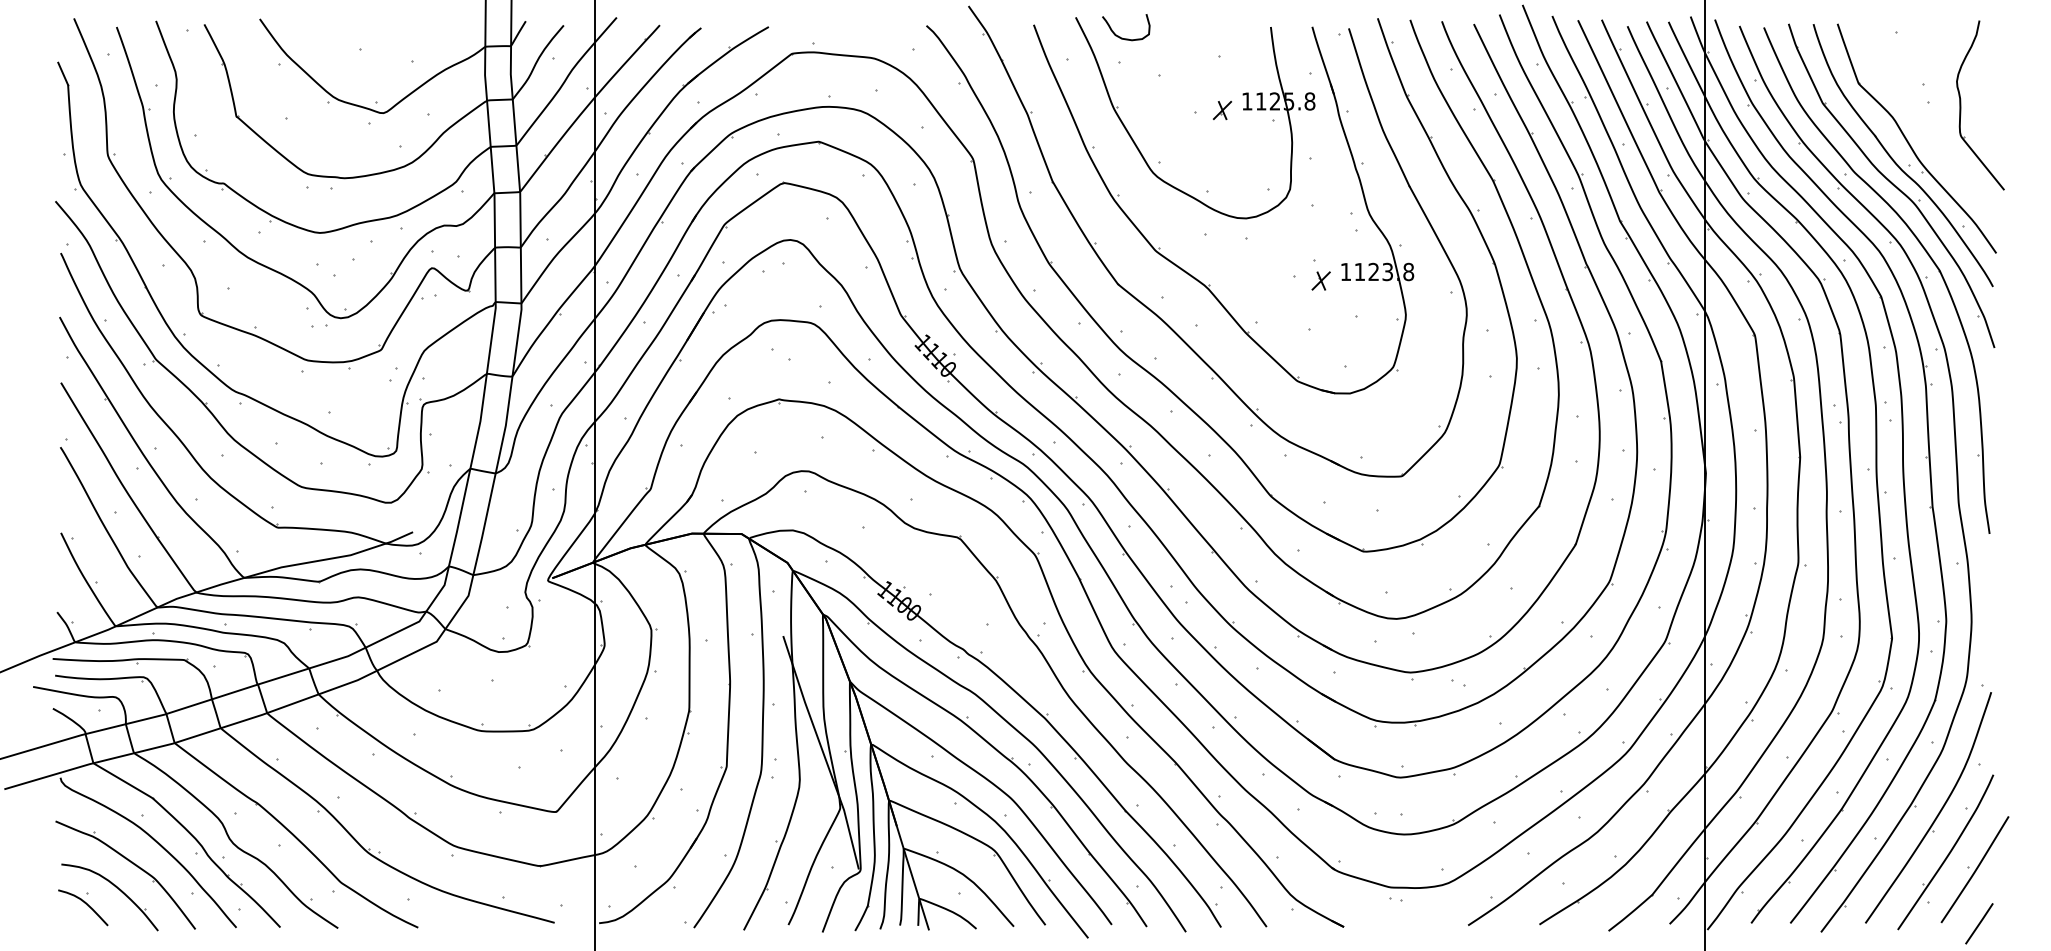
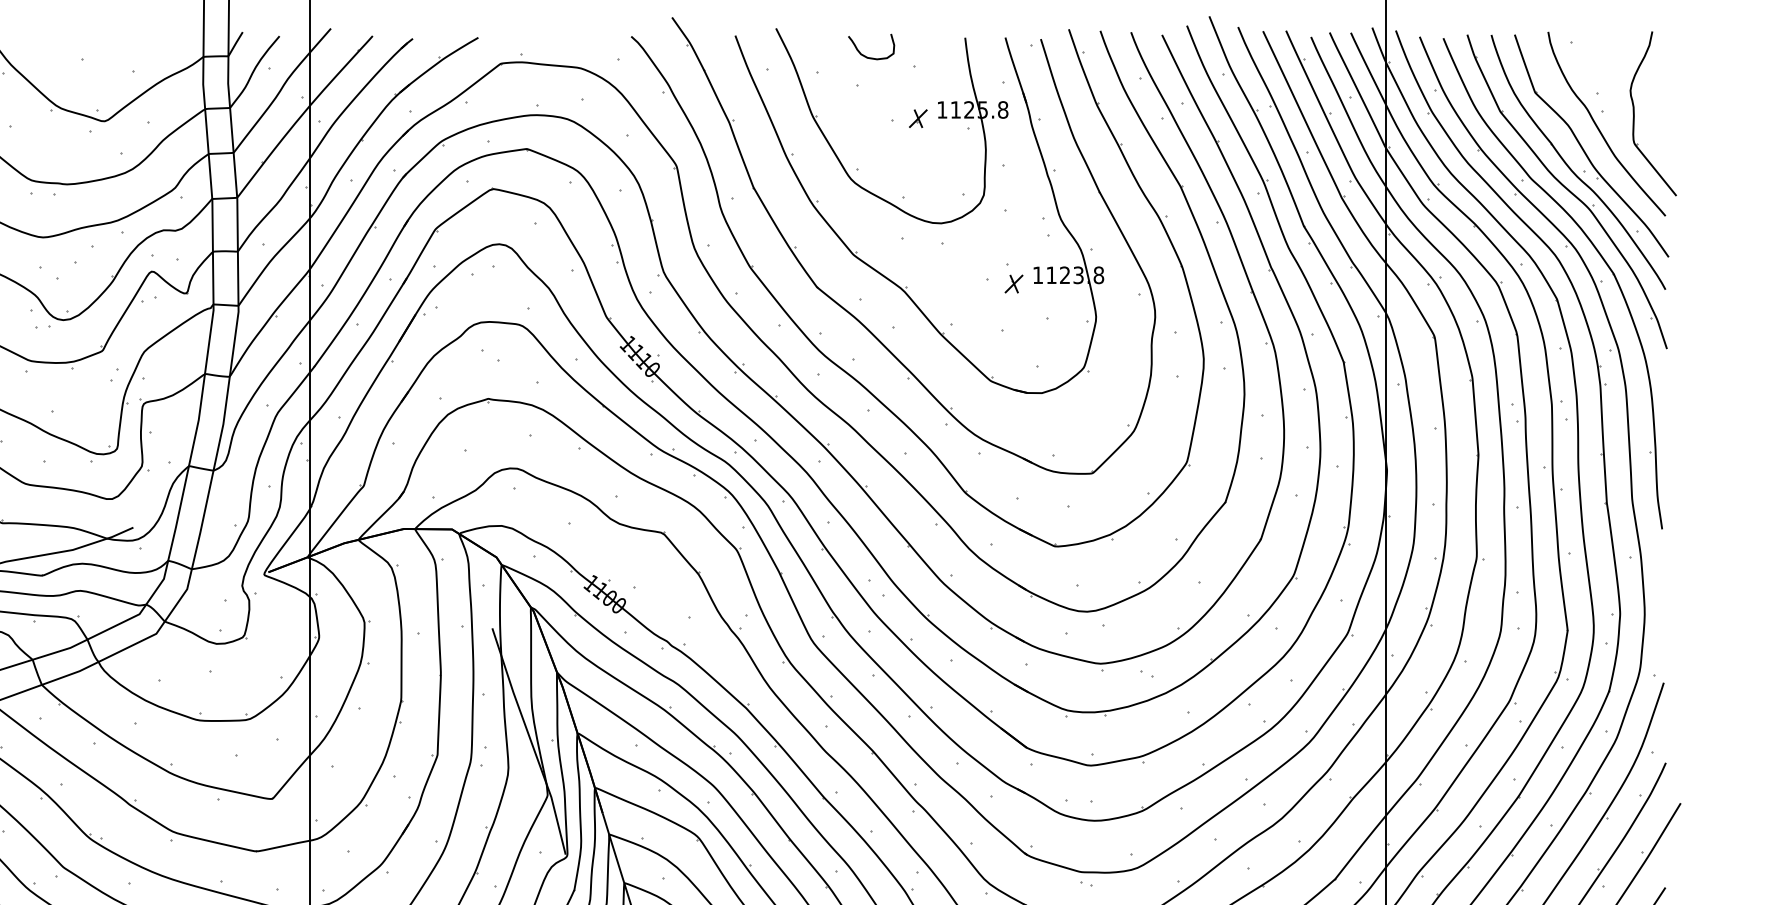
curve: (1122, 37) -> (867, 56), moved
curve: (1925, 121) -> (1600, 129), added

